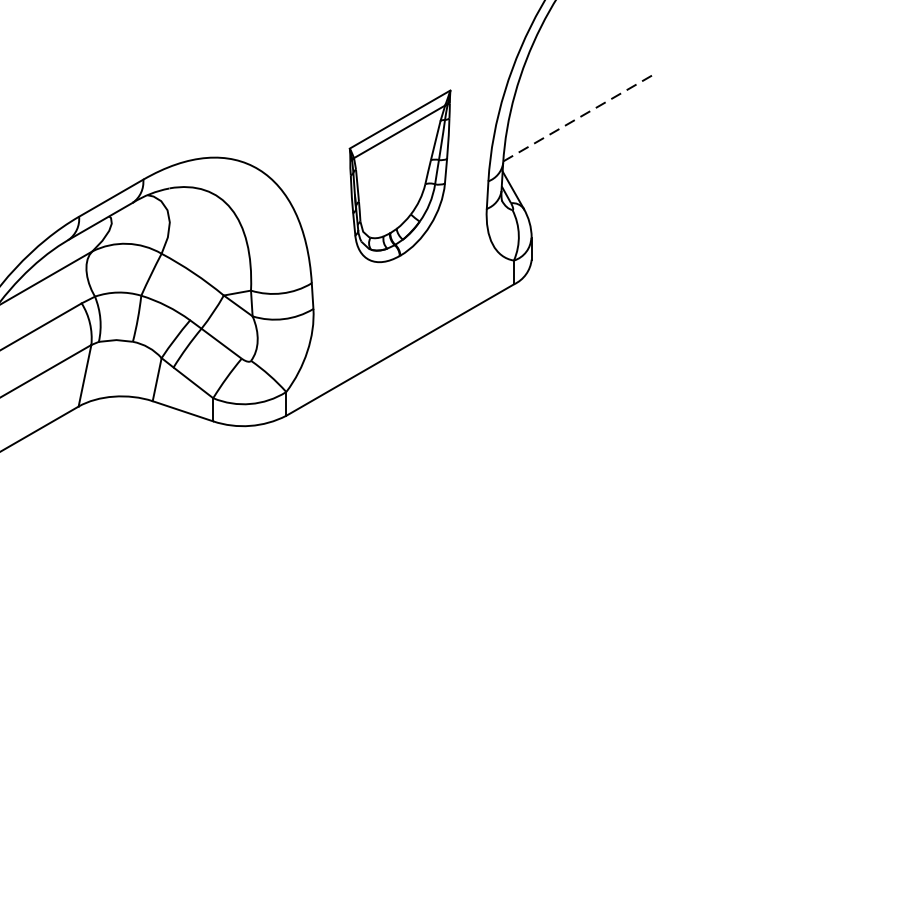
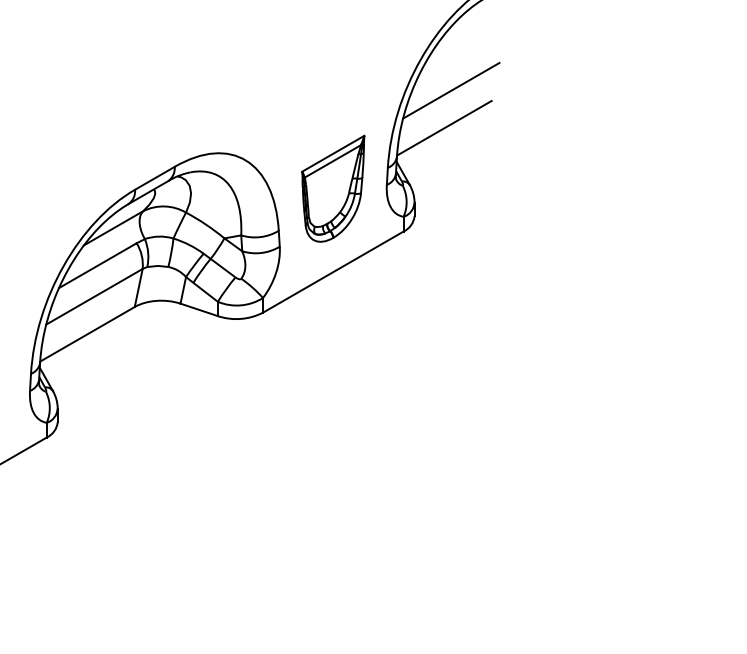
line: (591, 56) -> (451, 90), added
line: (580, 117) -> (444, 128), dashed -> solid
part: (400, 175) -> (333, 188), moved

